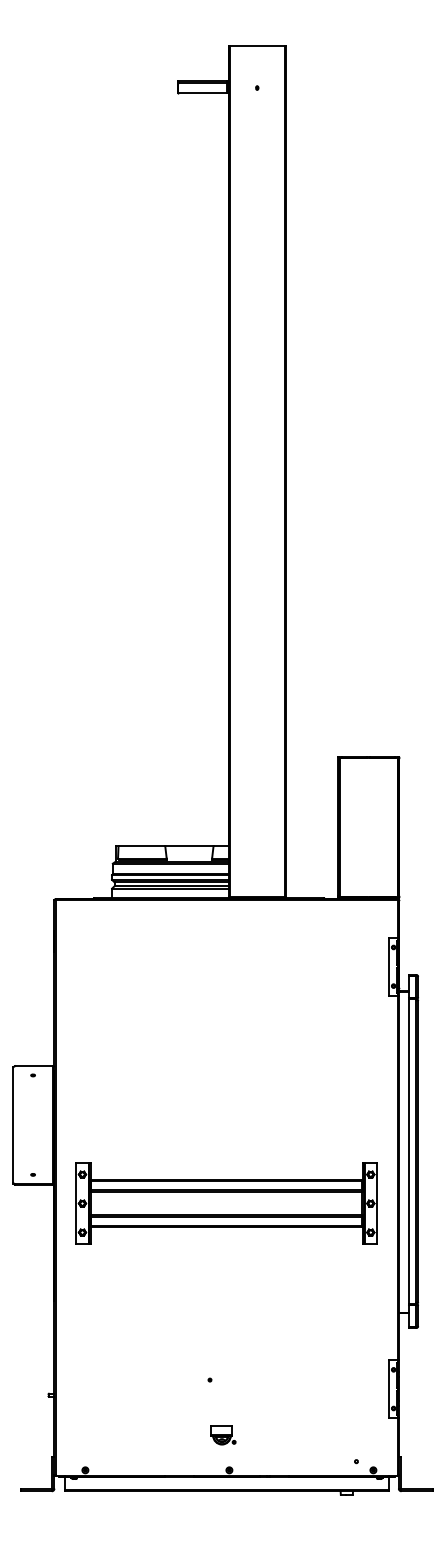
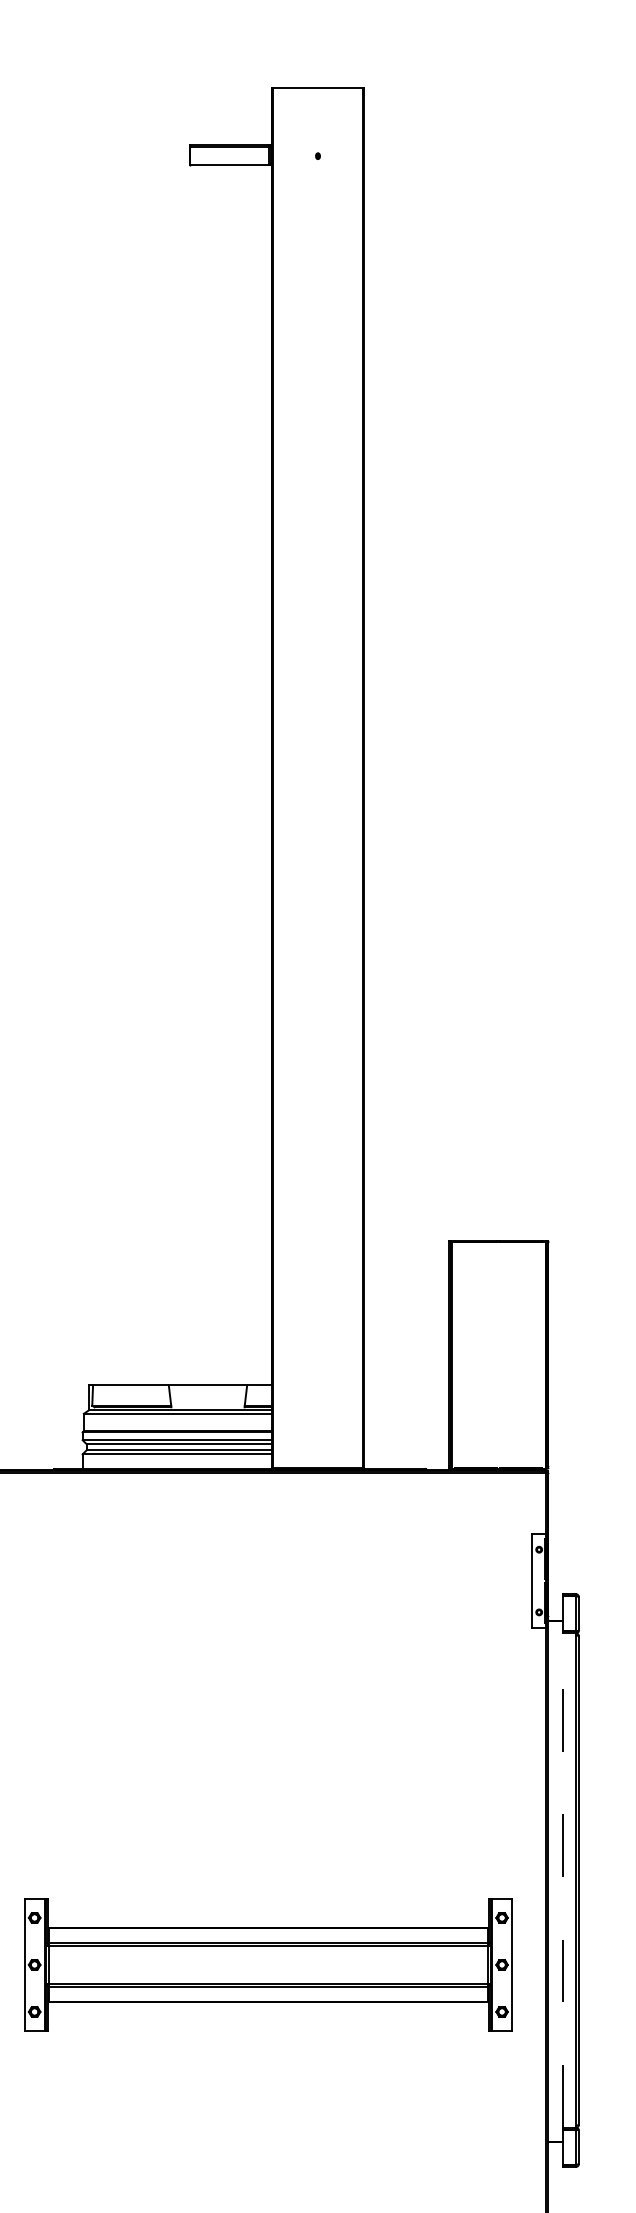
line: (408, 1150) -> (563, 1878), solid -> dashed

